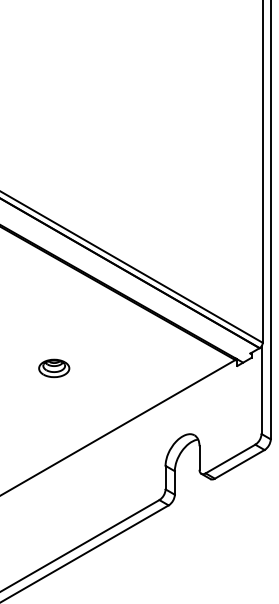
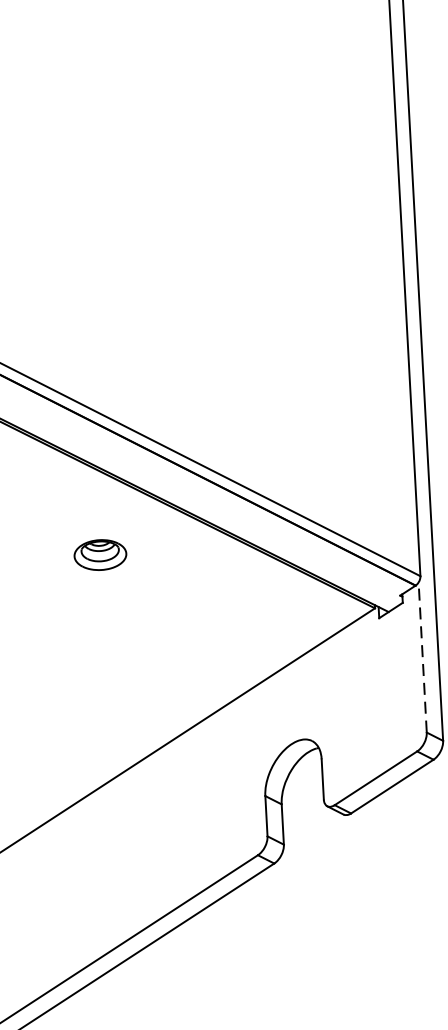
part: (54, 368) -> (100, 555), moved
line: (261, 390) -> (422, 658), solid -> dashed

